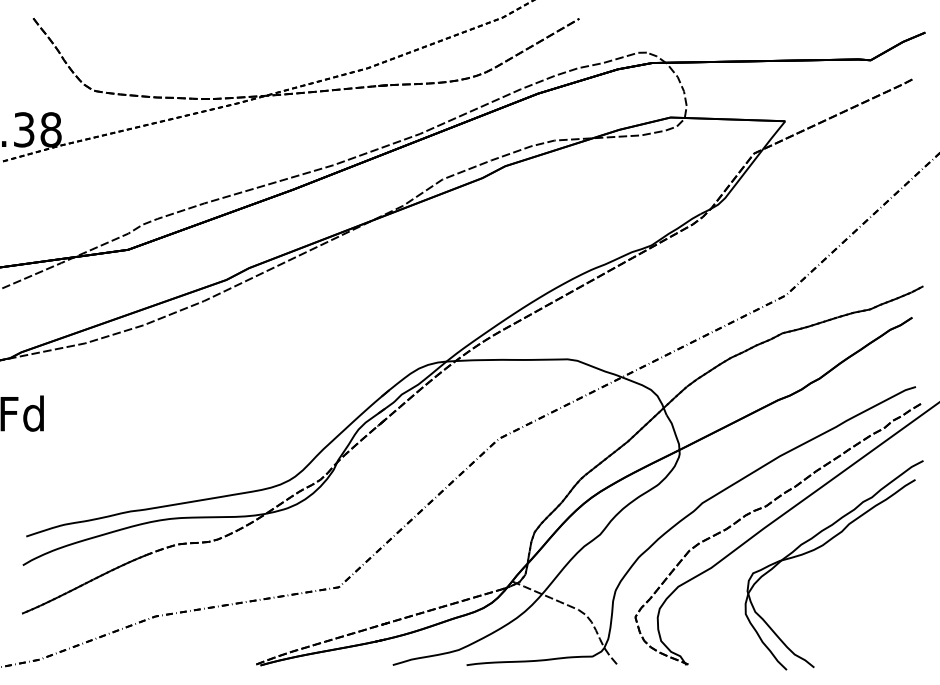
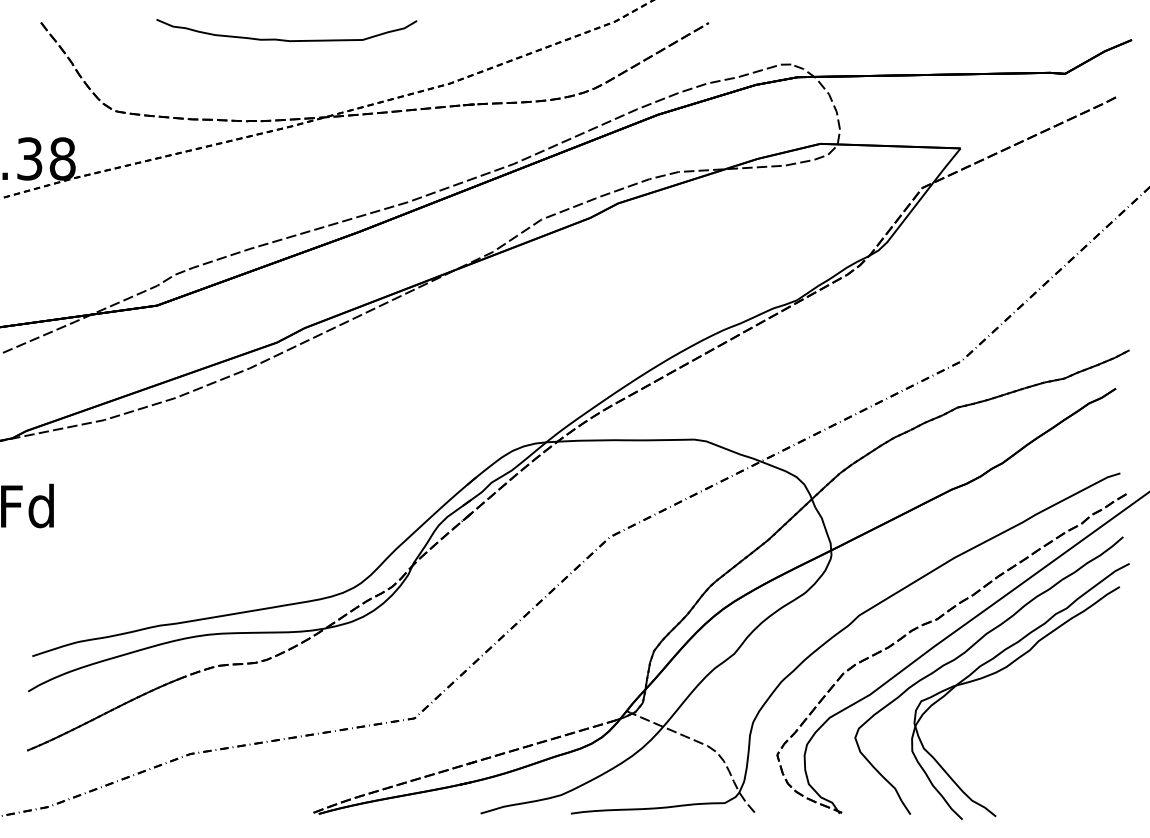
curve: (234, 32) -> (286, 39), added
part: (790, 533) -> (966, 652), added

